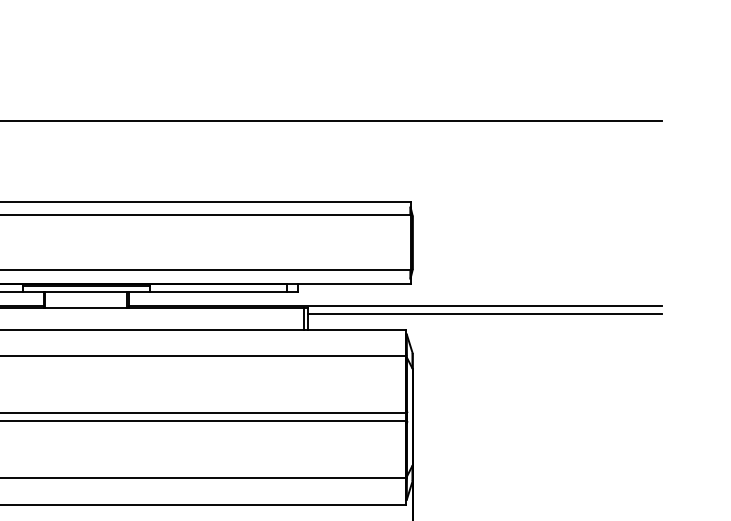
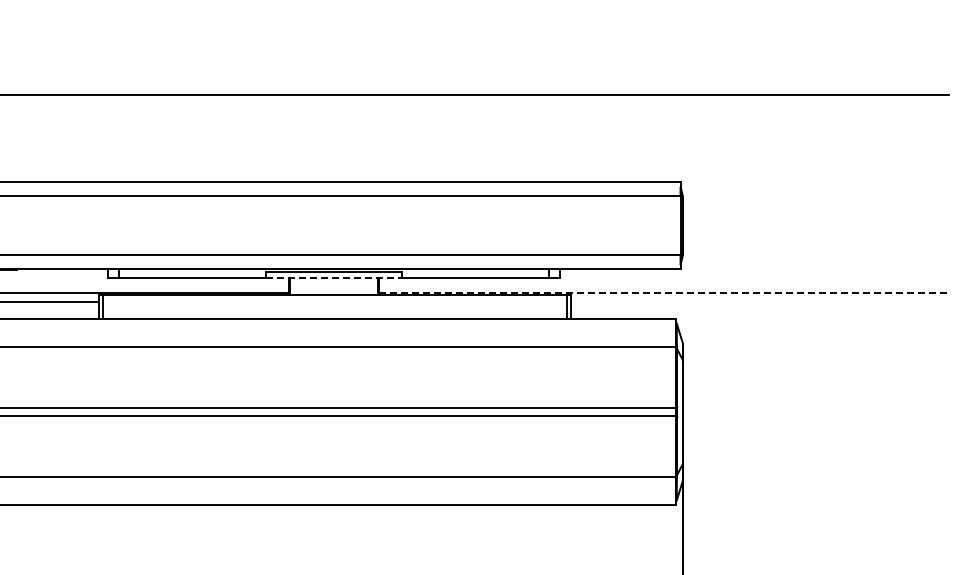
line: (86, 291) -> (334, 277), solid -> dashed
line: (395, 306) -> (664, 293), solid -> dashed
line: (485, 313) -> (760, 301), removed

